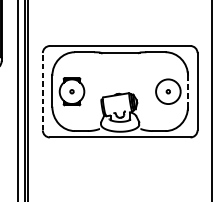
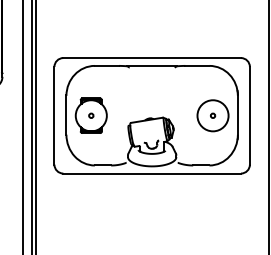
line: (187, 90) -> (237, 114), dashed -> solid
line: (42, 91) -> (54, 115), dashed -> solid

